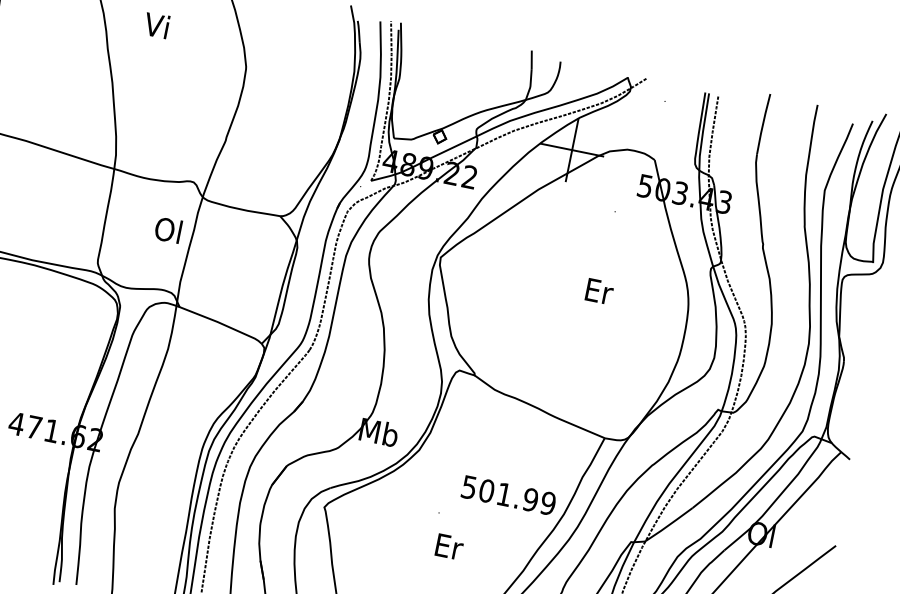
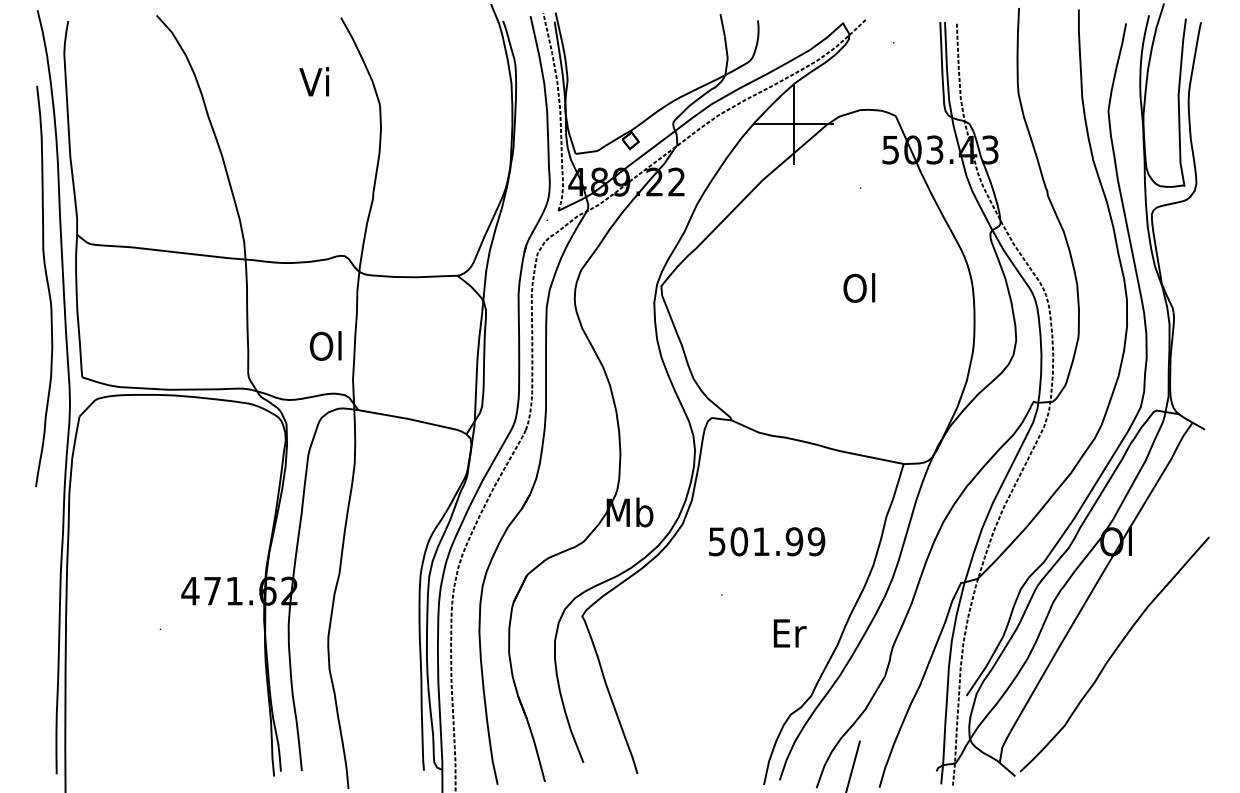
text: (156, 25) -> (314, 81), moved
text: (168, 229) -> (325, 345), moved
text: (598, 290) -> (860, 287), Er -> Ol
text: (509, 495) -> (767, 541), moved
text: (449, 546) -> (789, 633), moved

